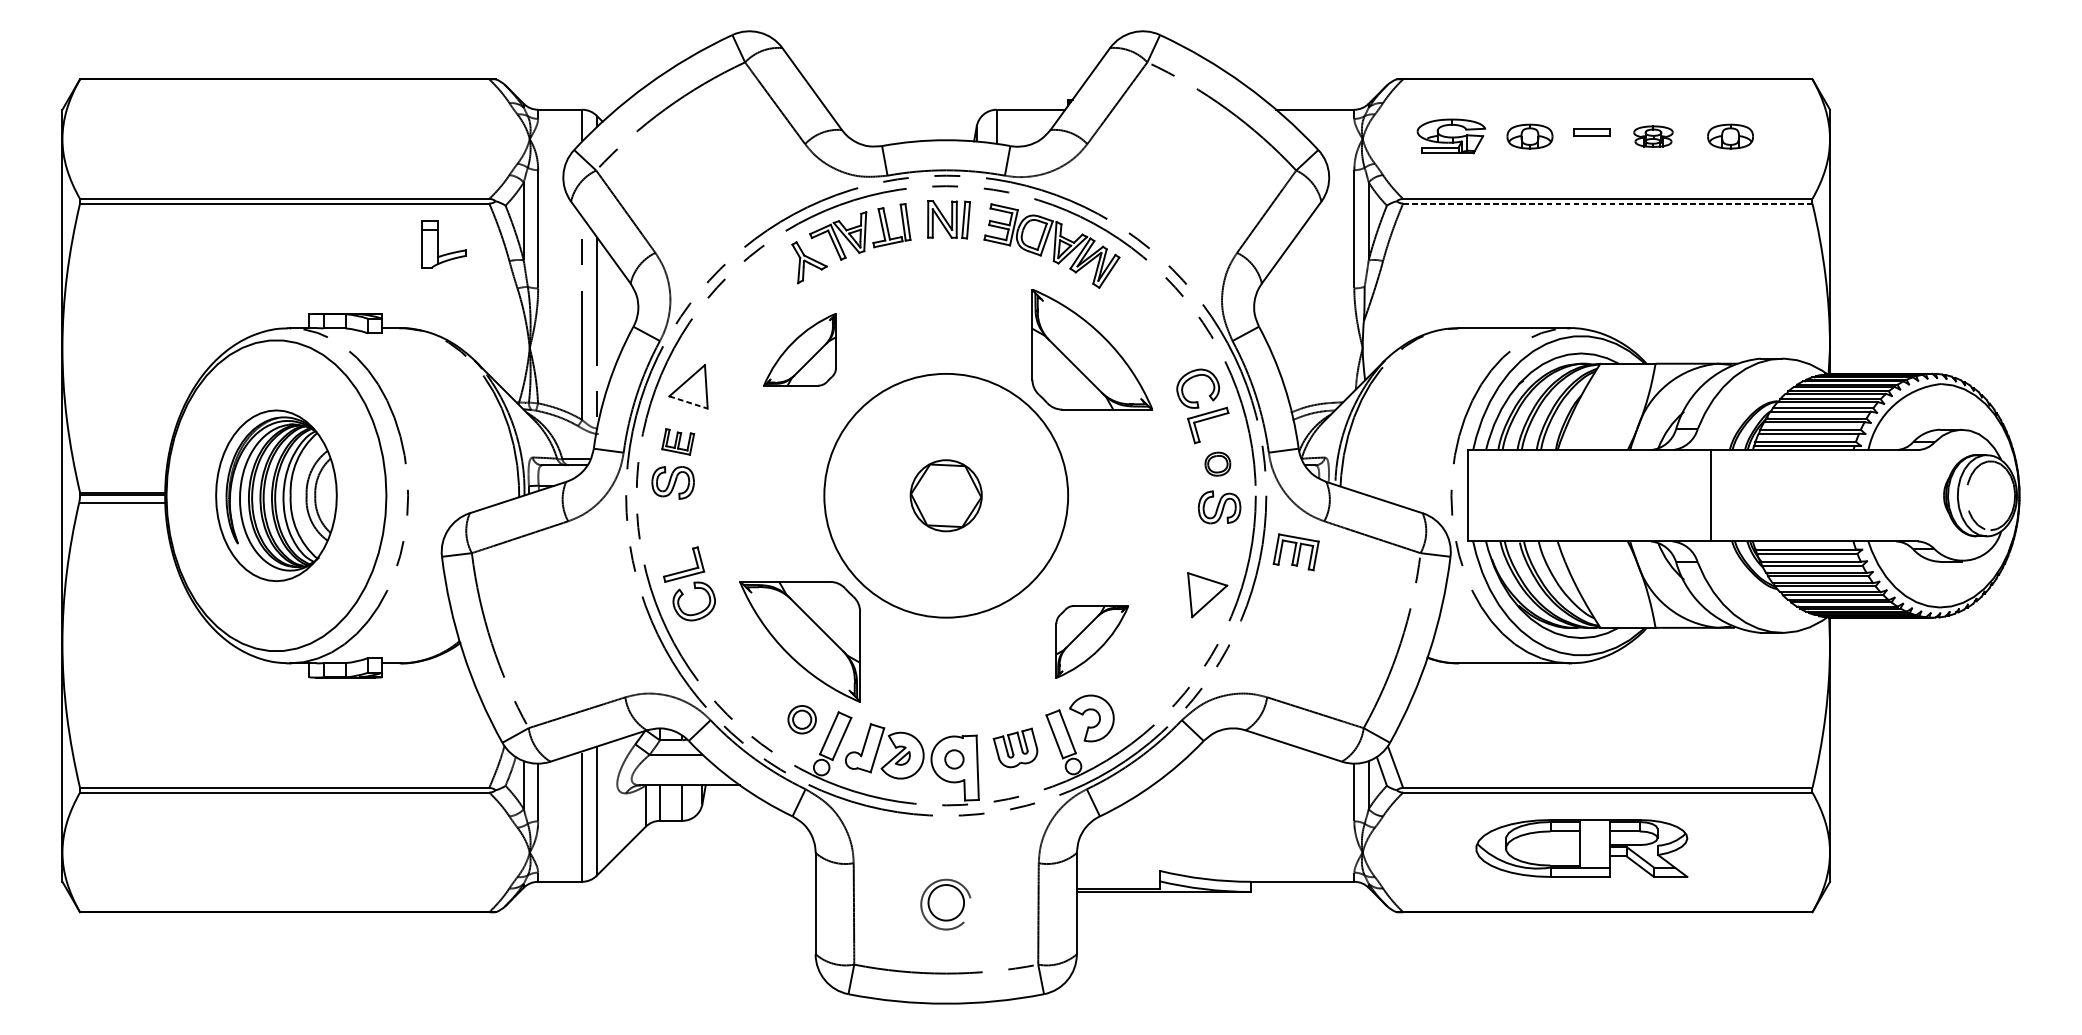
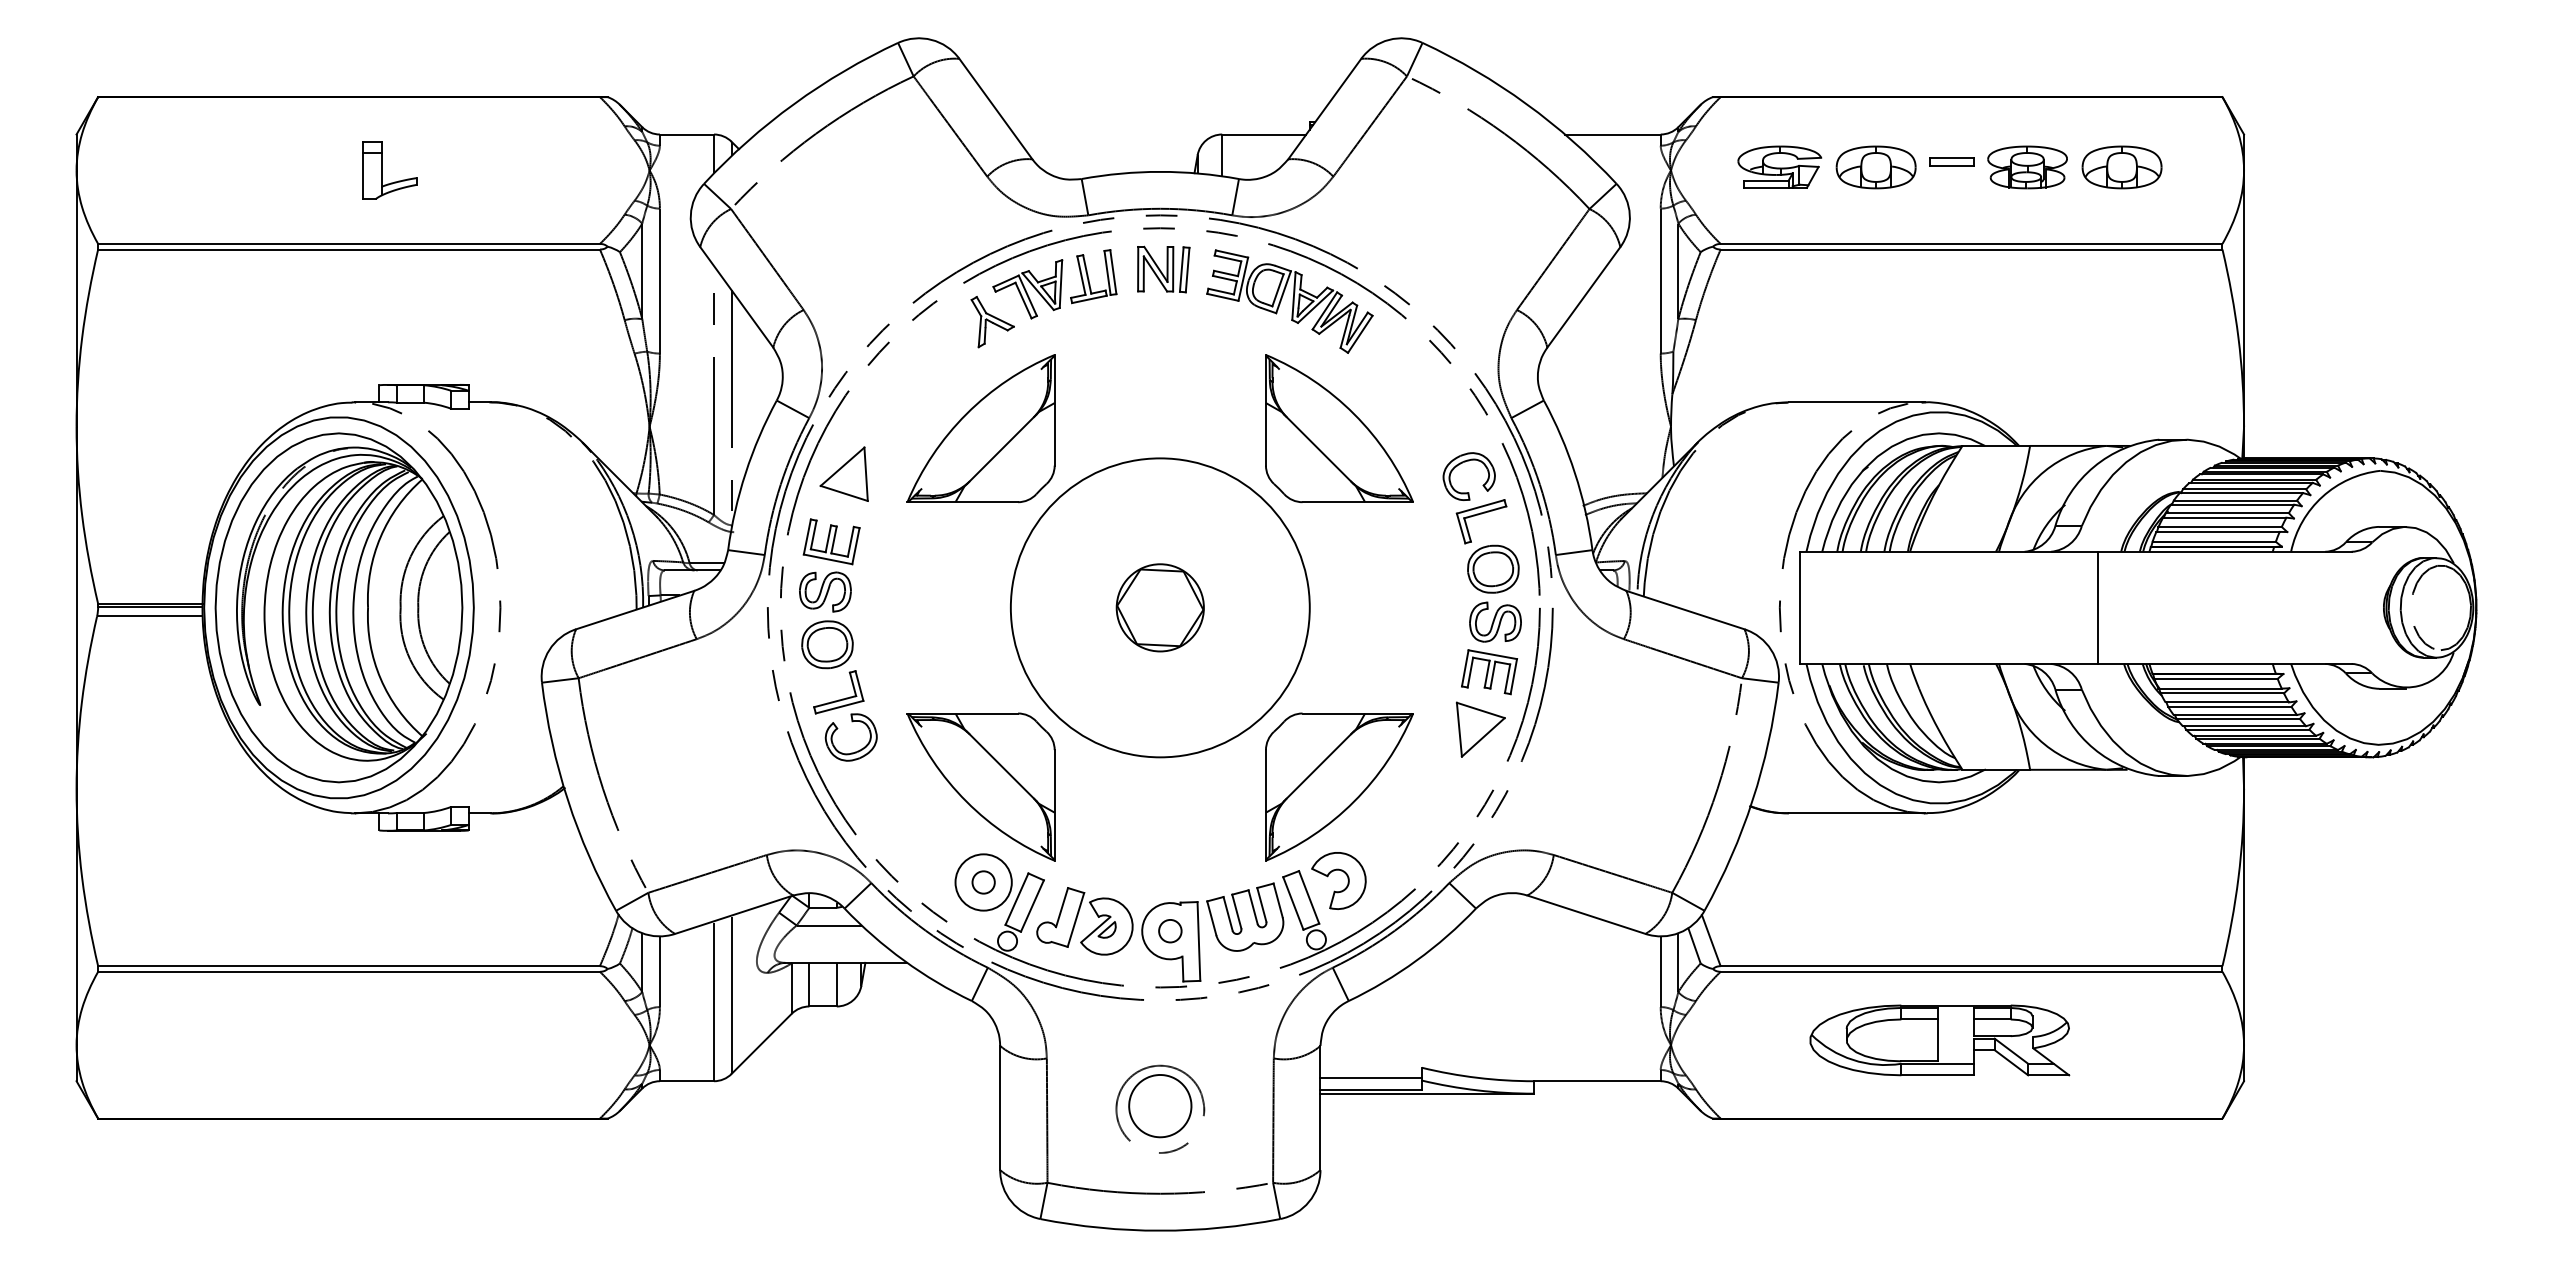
part: (1529, 136) -> (1875, 167), size x1.43
part: (1653, 136) -> (2027, 167), size x1.67
part: (1730, 136) -> (2121, 167), size x1.43
line: (1607, 203) -> (1971, 249), dashed -> solid
part: (437, 244) -> (382, 170), moved
part: (799, 349) -> (980, 428), size x1.67
line: (688, 402) -> (844, 493), dashed -> solid
part: (678, 441) -> (831, 541), size x1.43
part: (1217, 463) -> (1493, 568), size x1.67
part: (276, 495) -> (338, 607), size x1.67
part: (674, 525) -> (827, 644), added
part: (1296, 552) -> (1489, 672), moved
part: (1092, 641) -> (1339, 786), size x1.67
circle: (802, 719) -> (983, 882), size x1.67
part: (1015, 747) -> (1245, 916), size x1.43
line: (1117, 878) -> (1370, 1077), added
part: (946, 904) -> (1160, 1108), size x1.43

